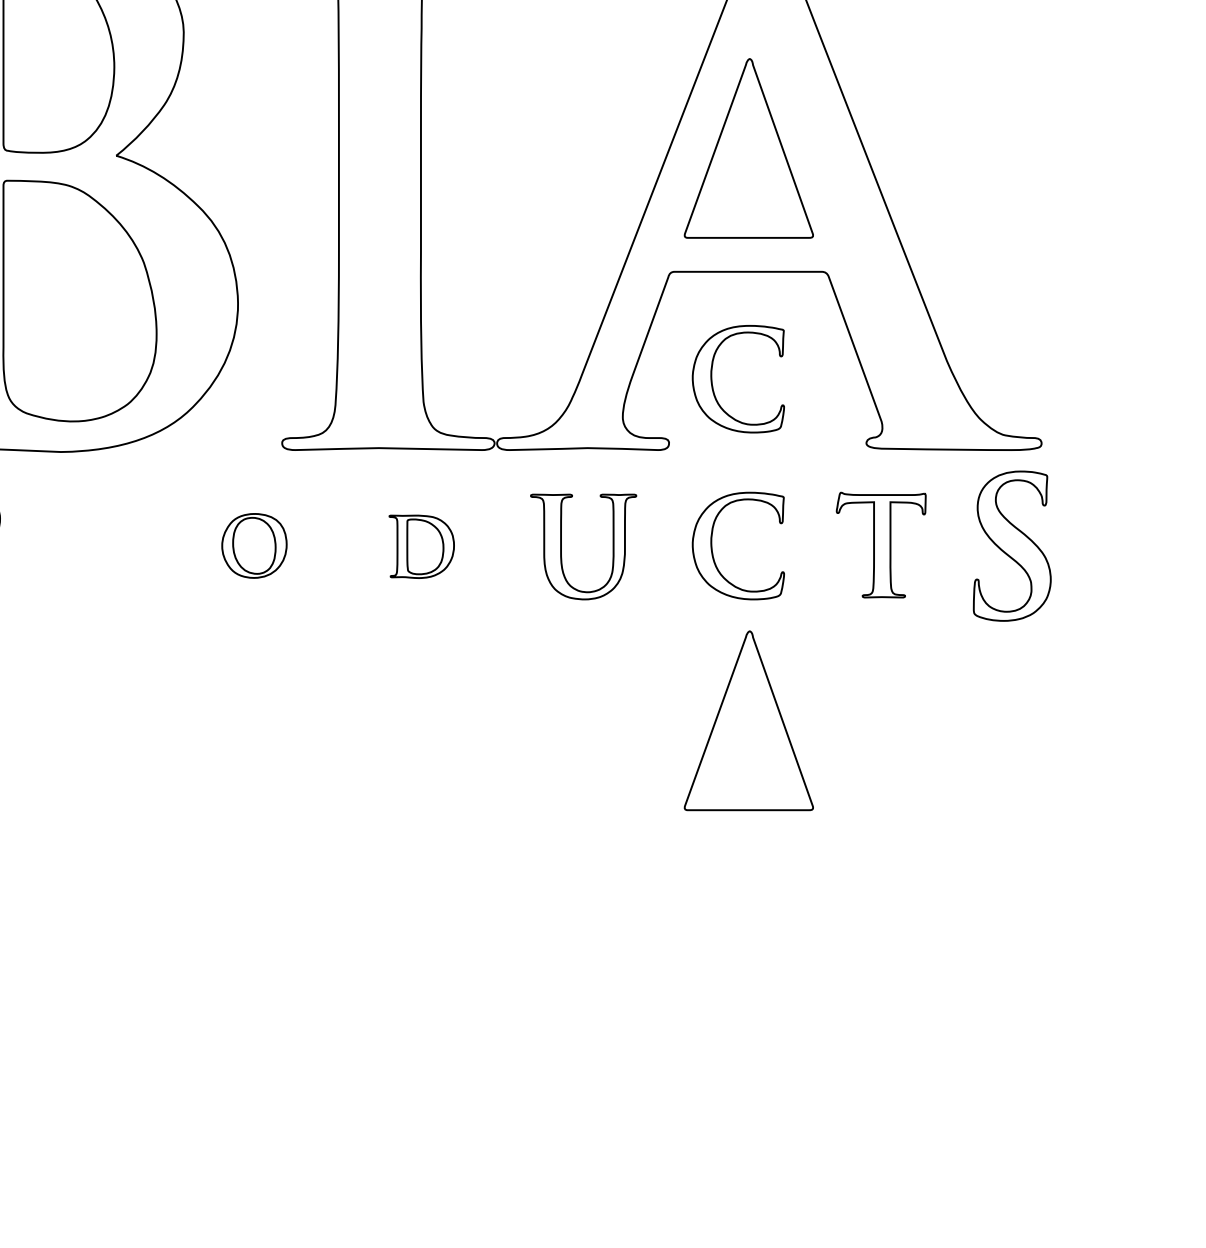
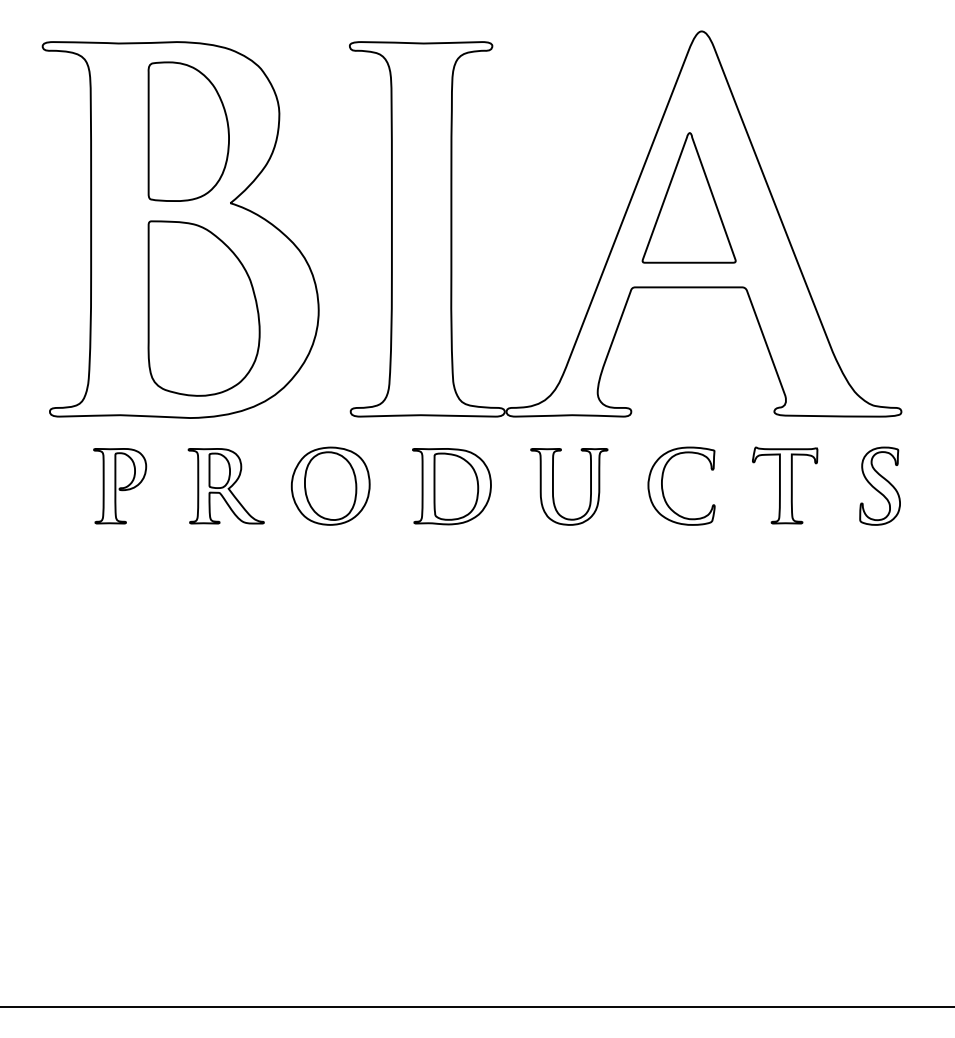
part: (713, 382) -> (663, 367), removed
part: (254, 545) -> (330, 485), size x1.67
part: (1011, 545) -> (879, 485), size x0.71
part: (109, 546) -> (225, 486), added
part: (421, 546) -> (451, 486), size x1.67
part: (747, 720) -> (688, 612), removed

